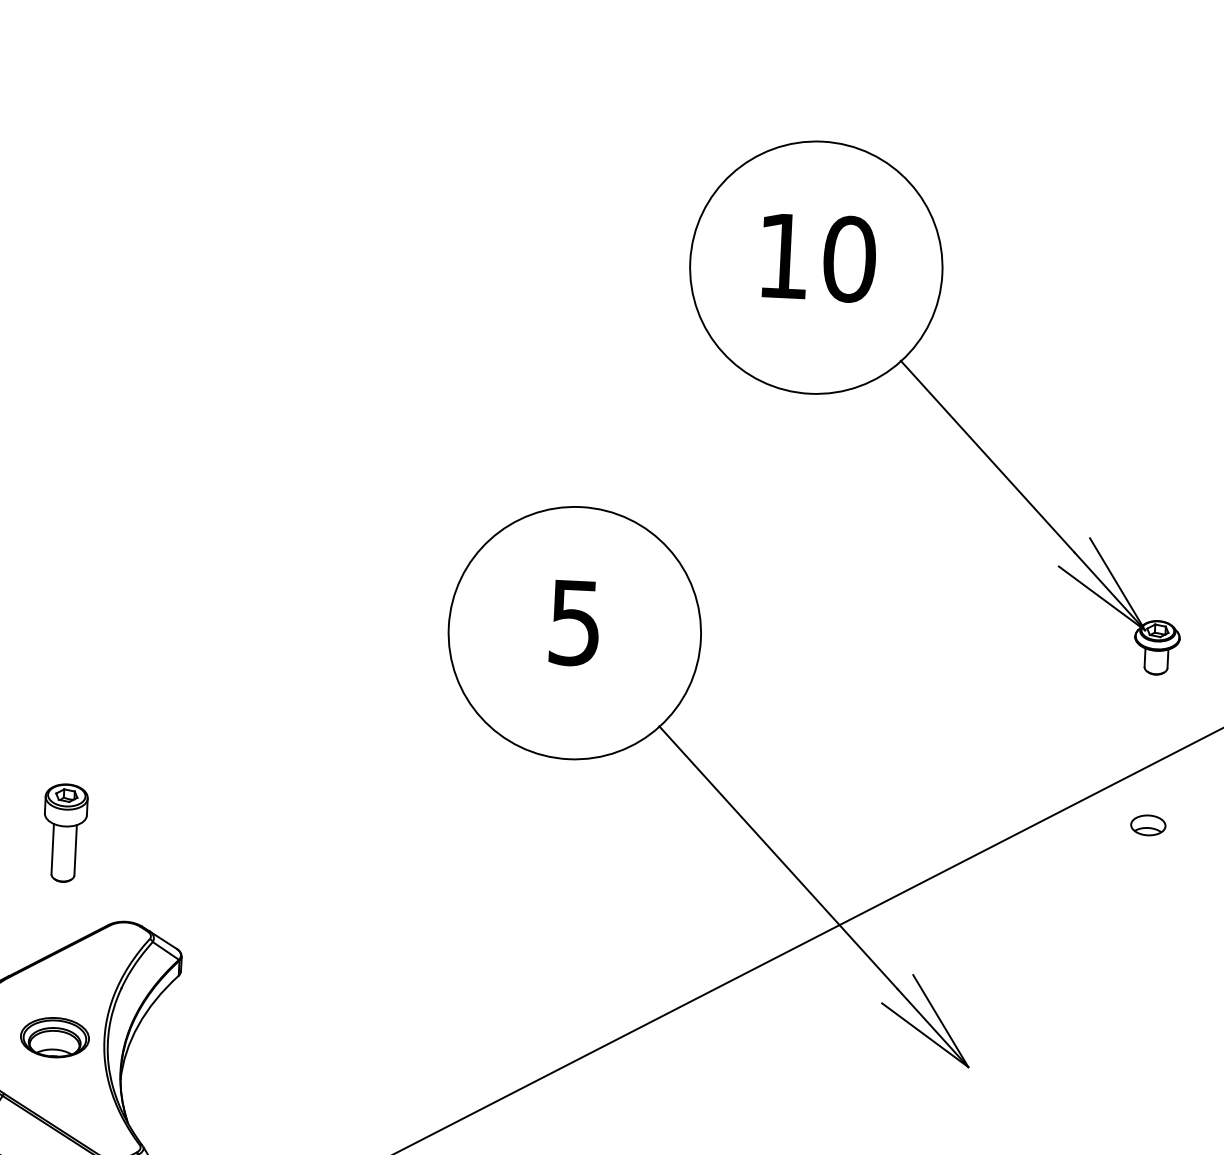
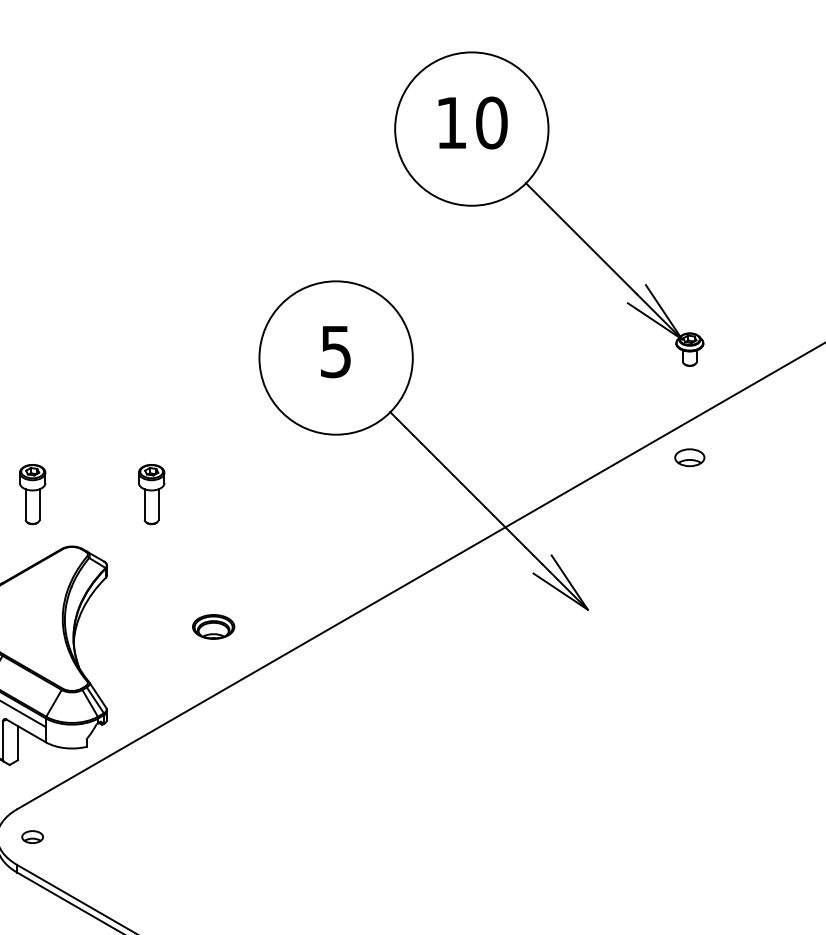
part: (1147, 825) -> (689, 457), size x1.4
part: (260, 842) -> (151, 494), added
part: (54, 1036) -> (213, 626), moved

